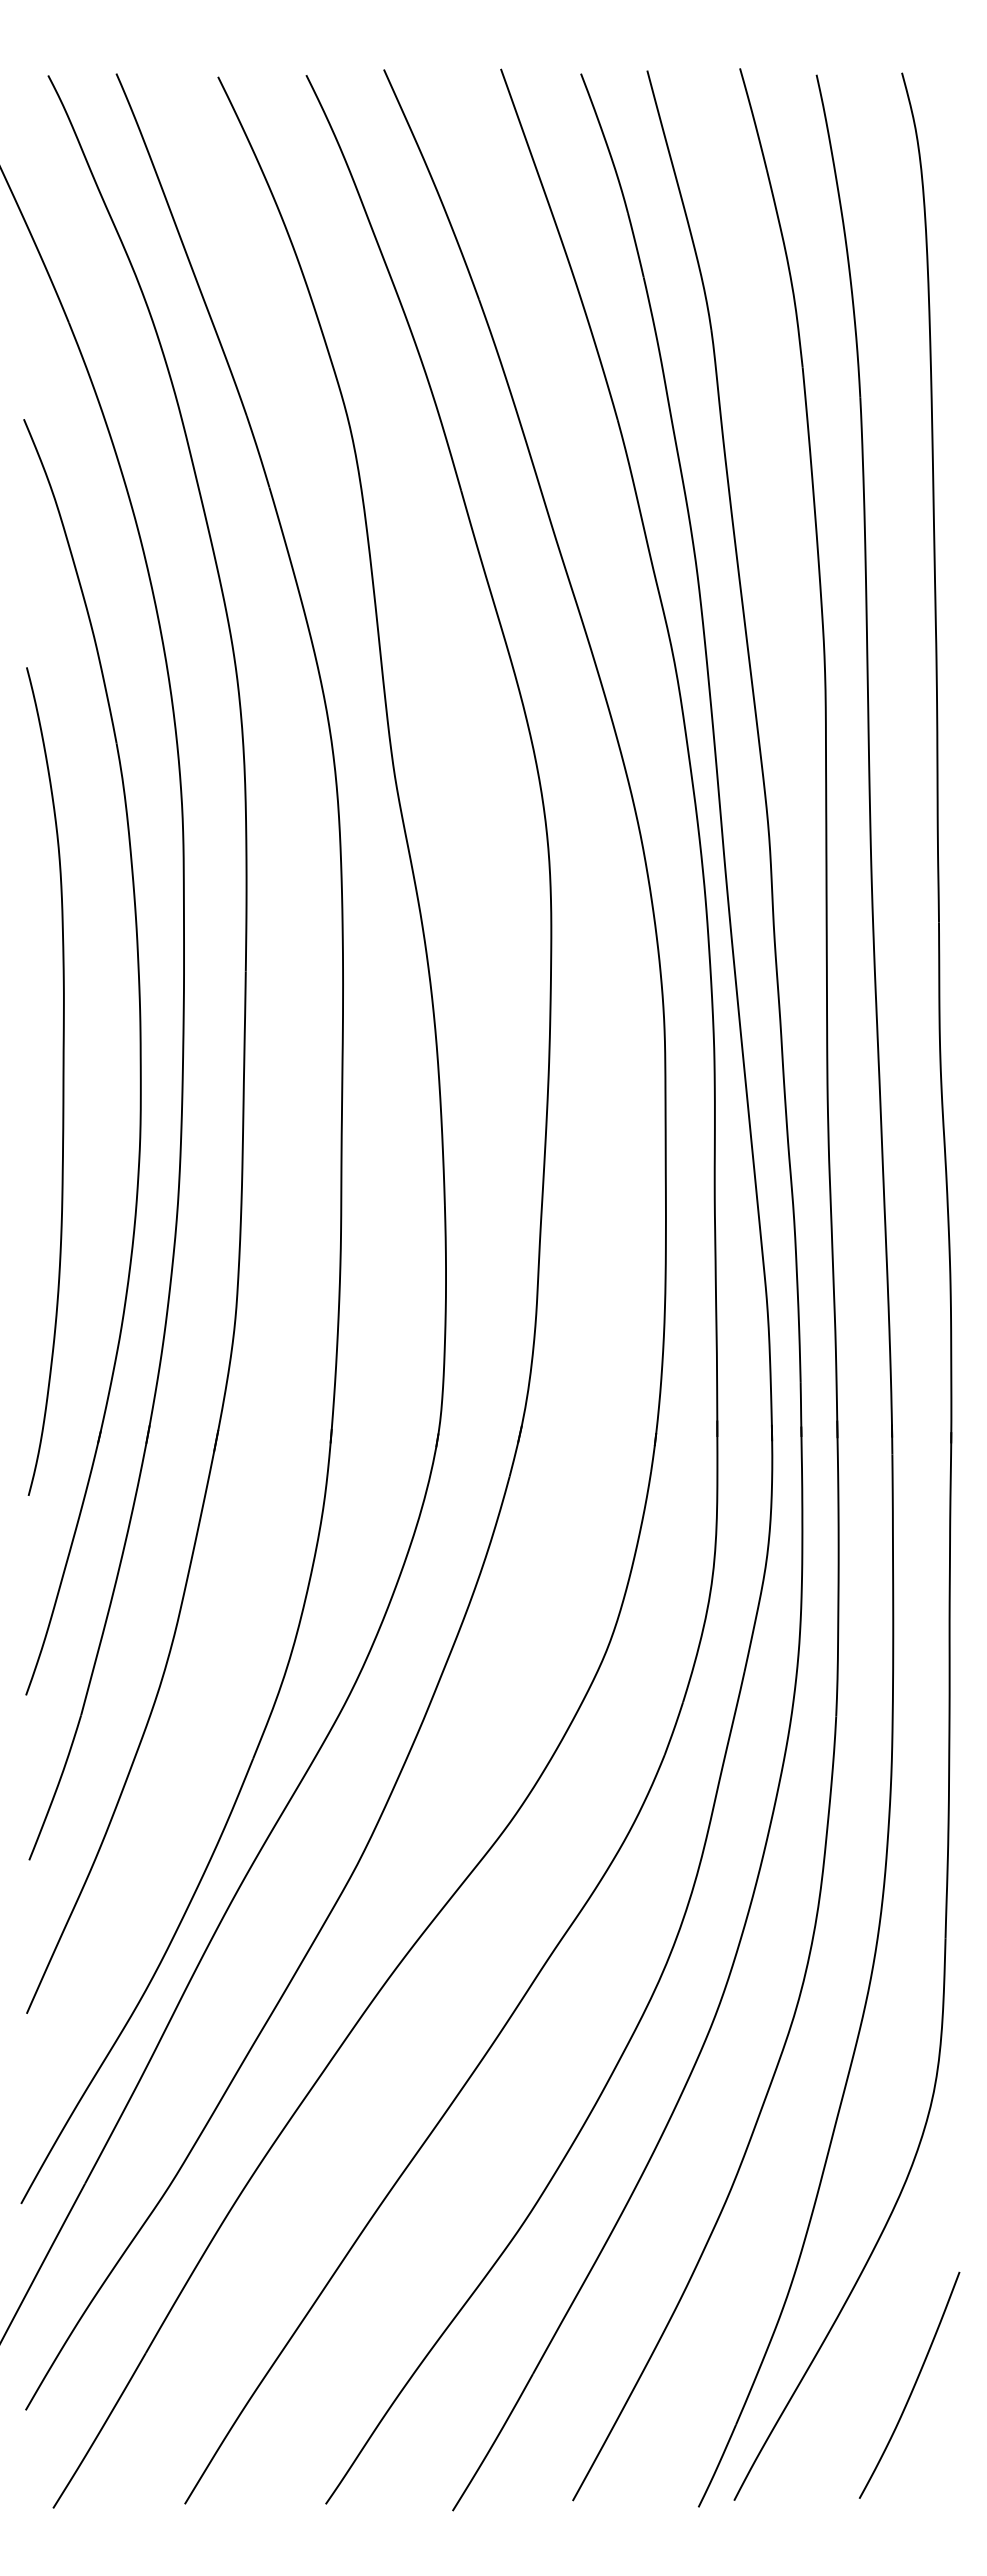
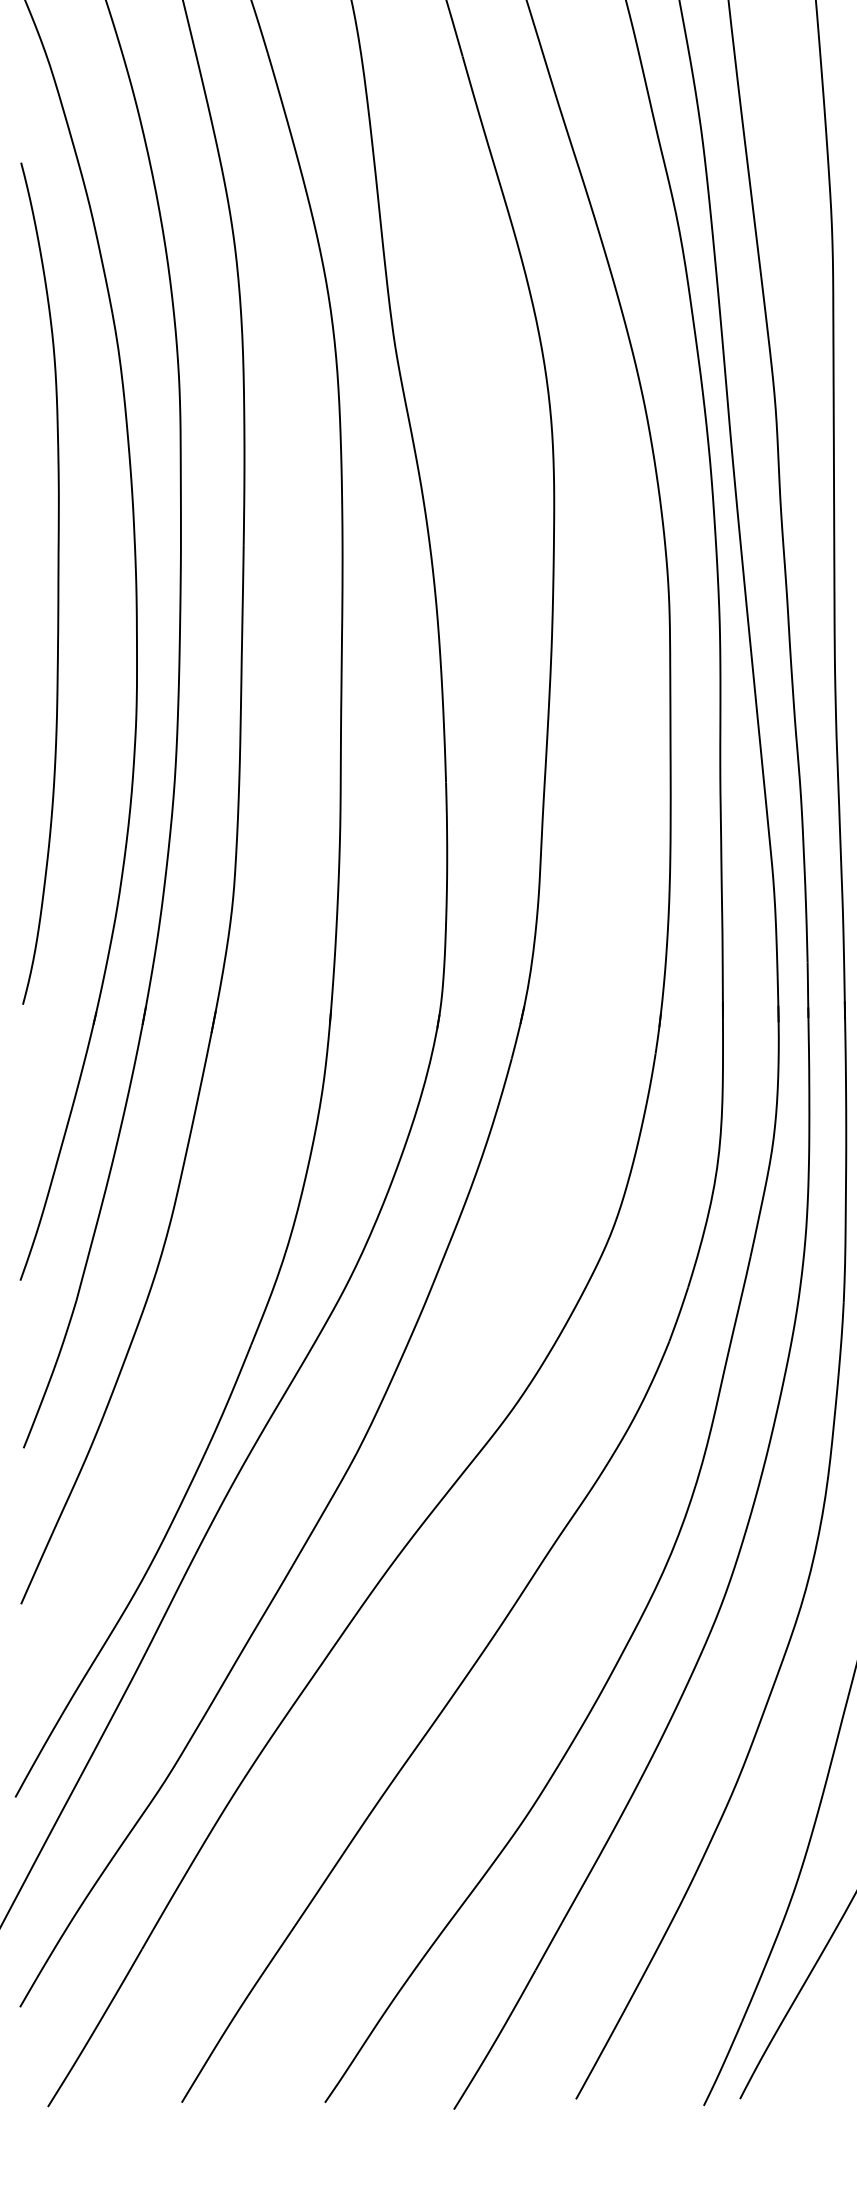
curve: (62, 1081) -> (57, 583), moved

